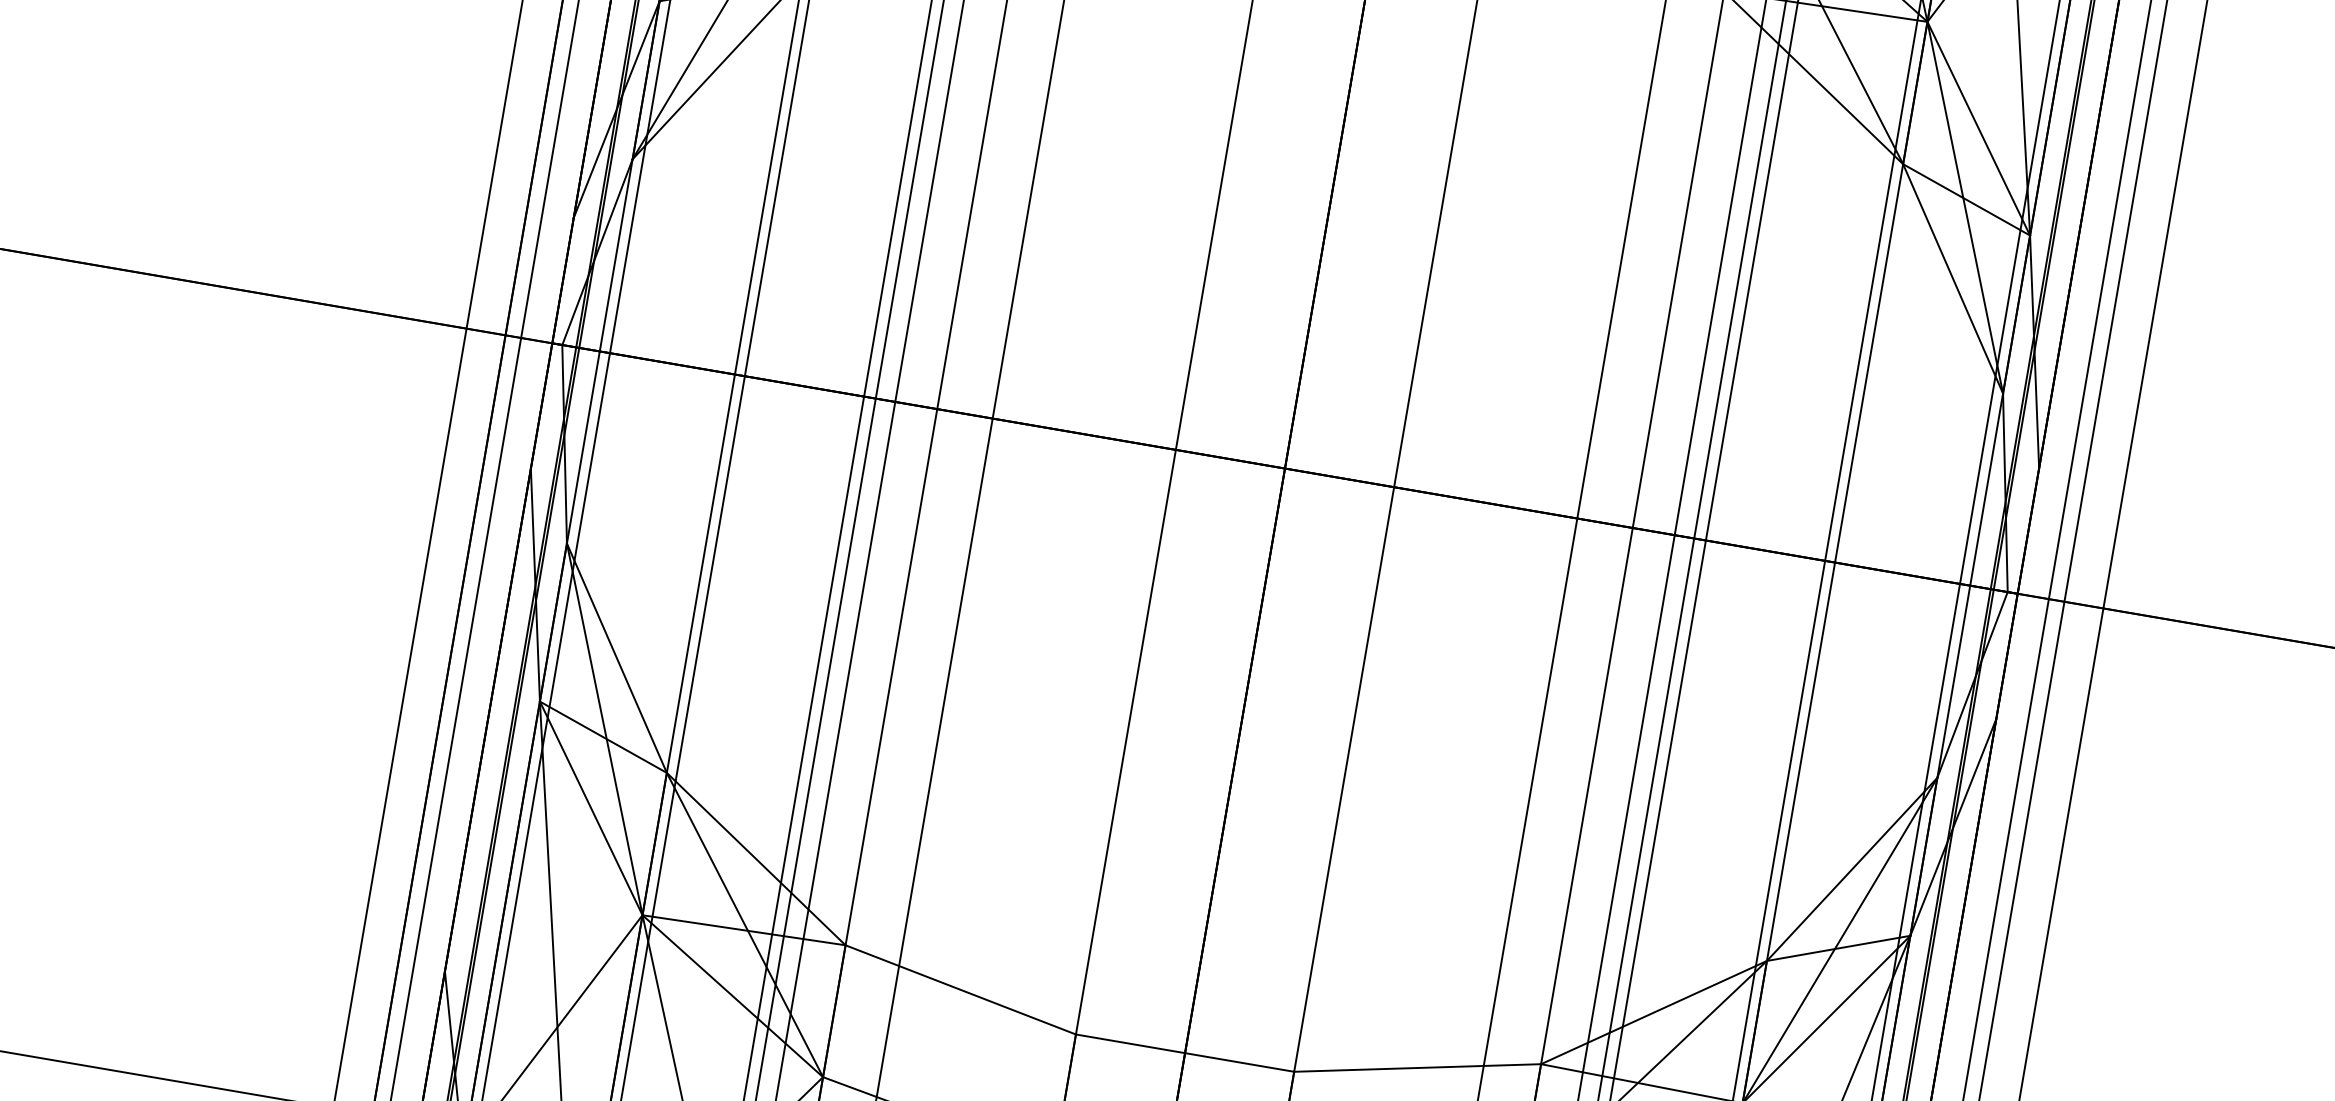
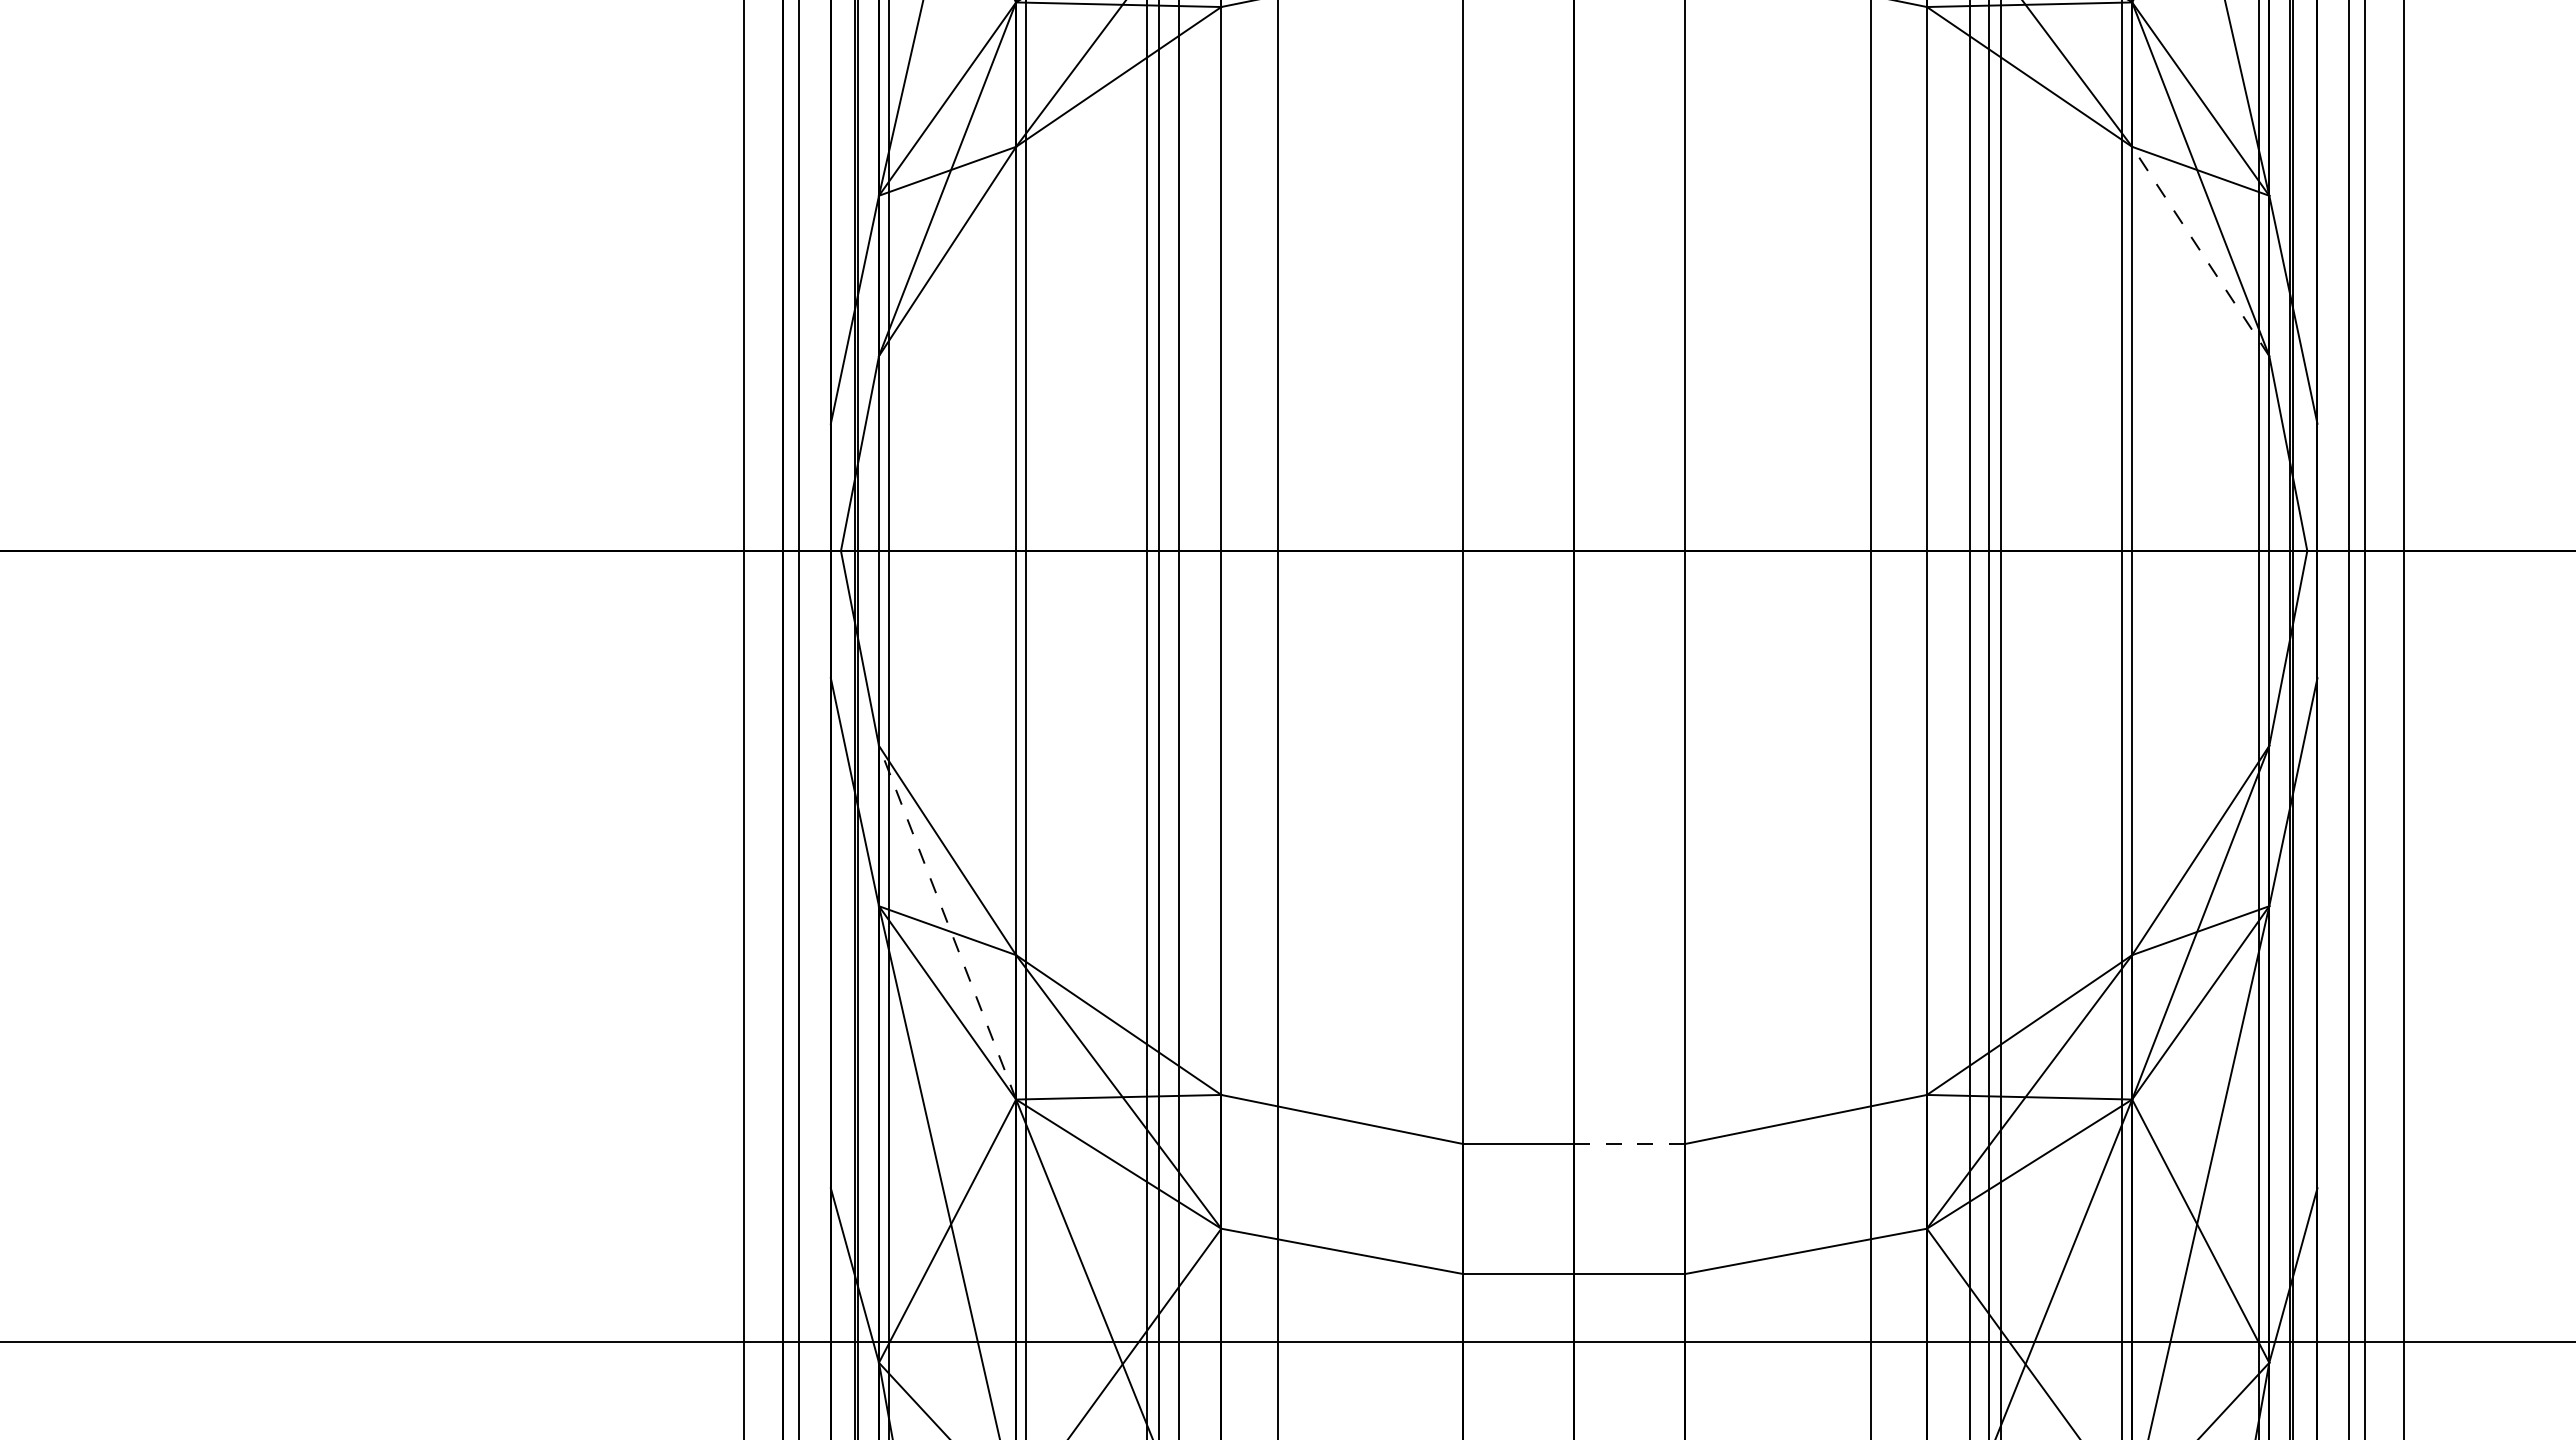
line: (1952, 278) -> (2200, 251), solid -> dashed
line: (604, 729) -> (947, 922), solid -> dashed
line: (1240, 1063) -> (1630, 1144), solid -> dashed

